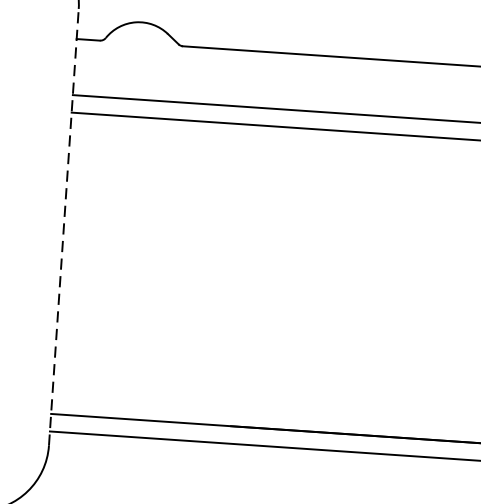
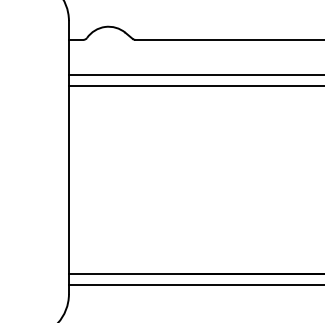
line: (63, 227) -> (68, 157), dashed -> solid

